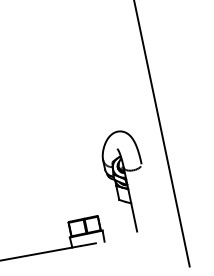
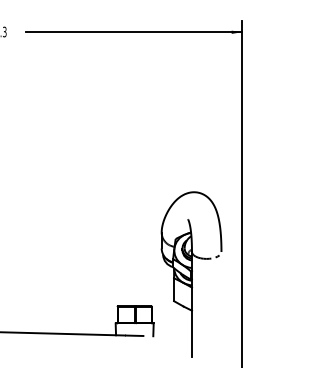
part: (126, 181) -> (191, 274), size x1.43

